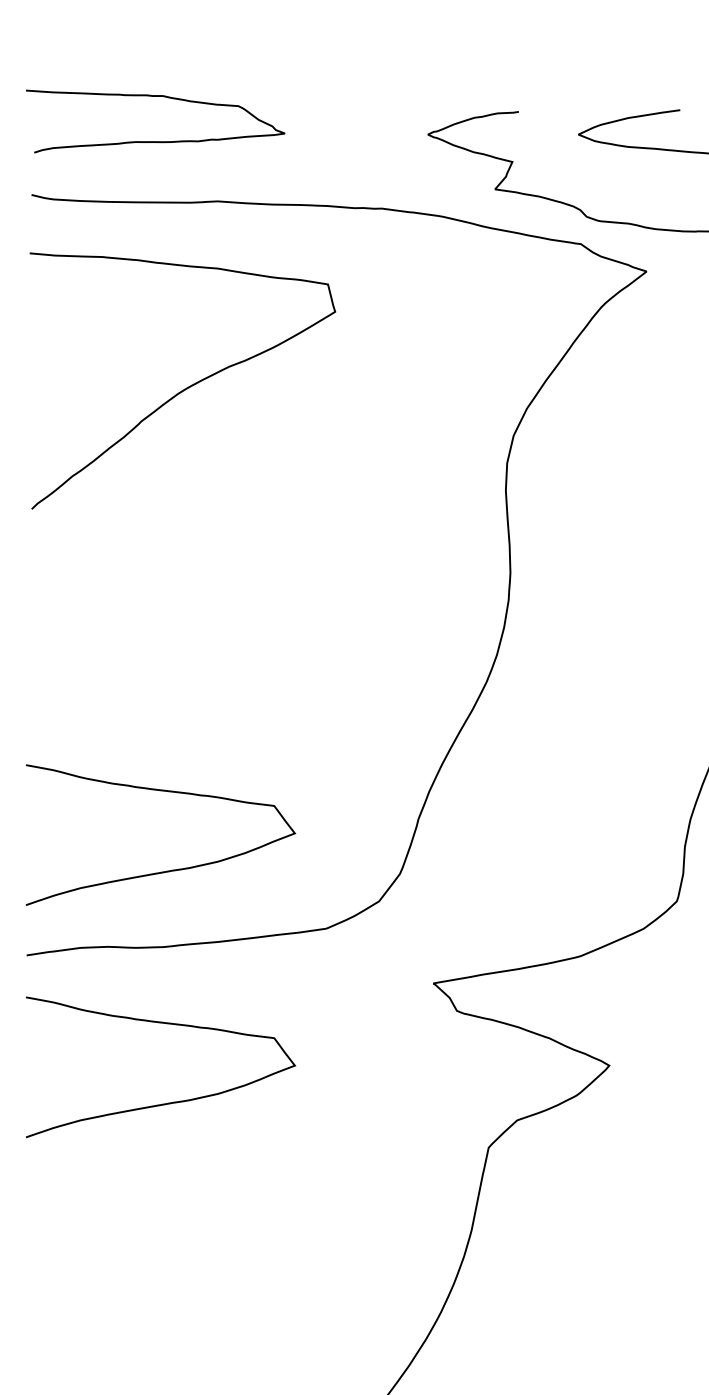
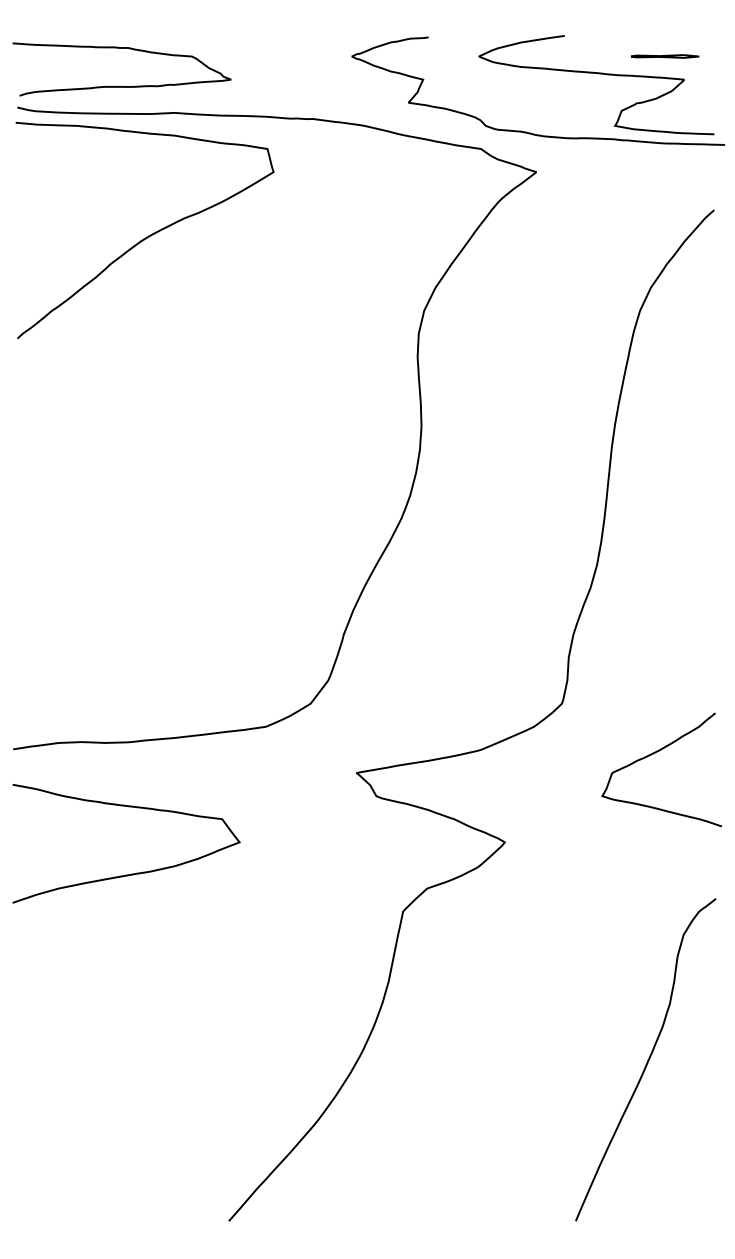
curve: (155, 141) -> (121, 86), moved
curve: (184, 388) -> (146, 236), moved
curve: (166, 870) -> (131, 677), removed

